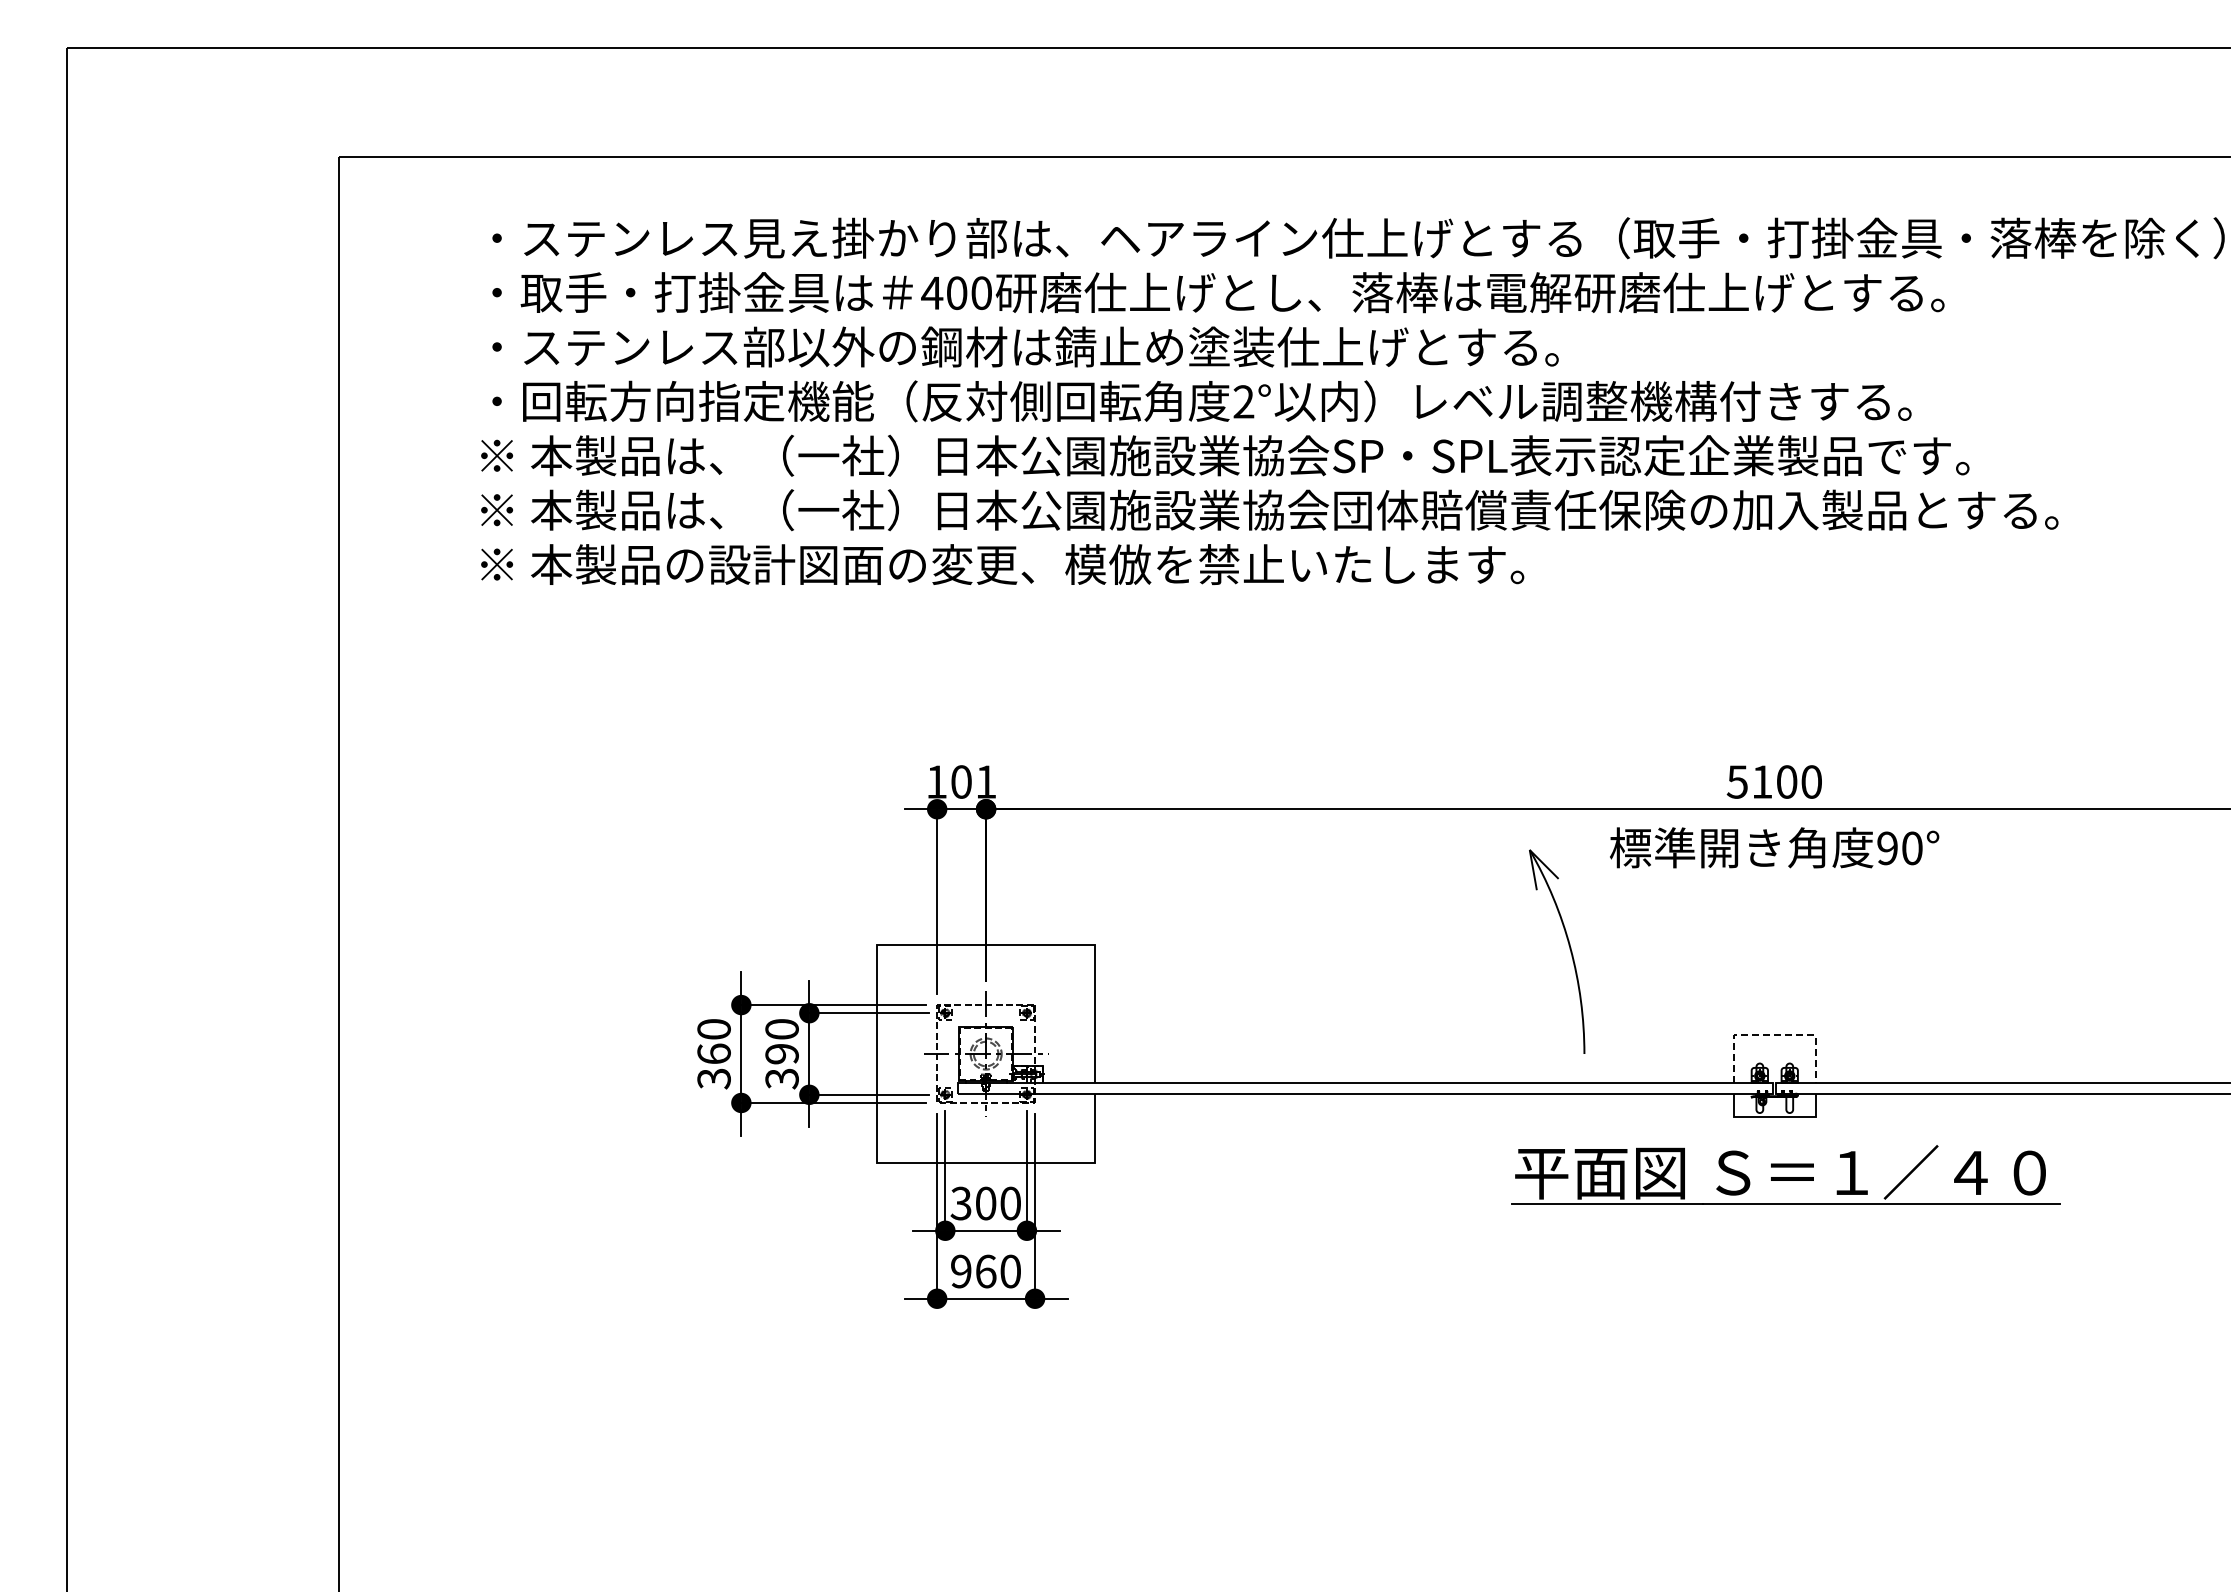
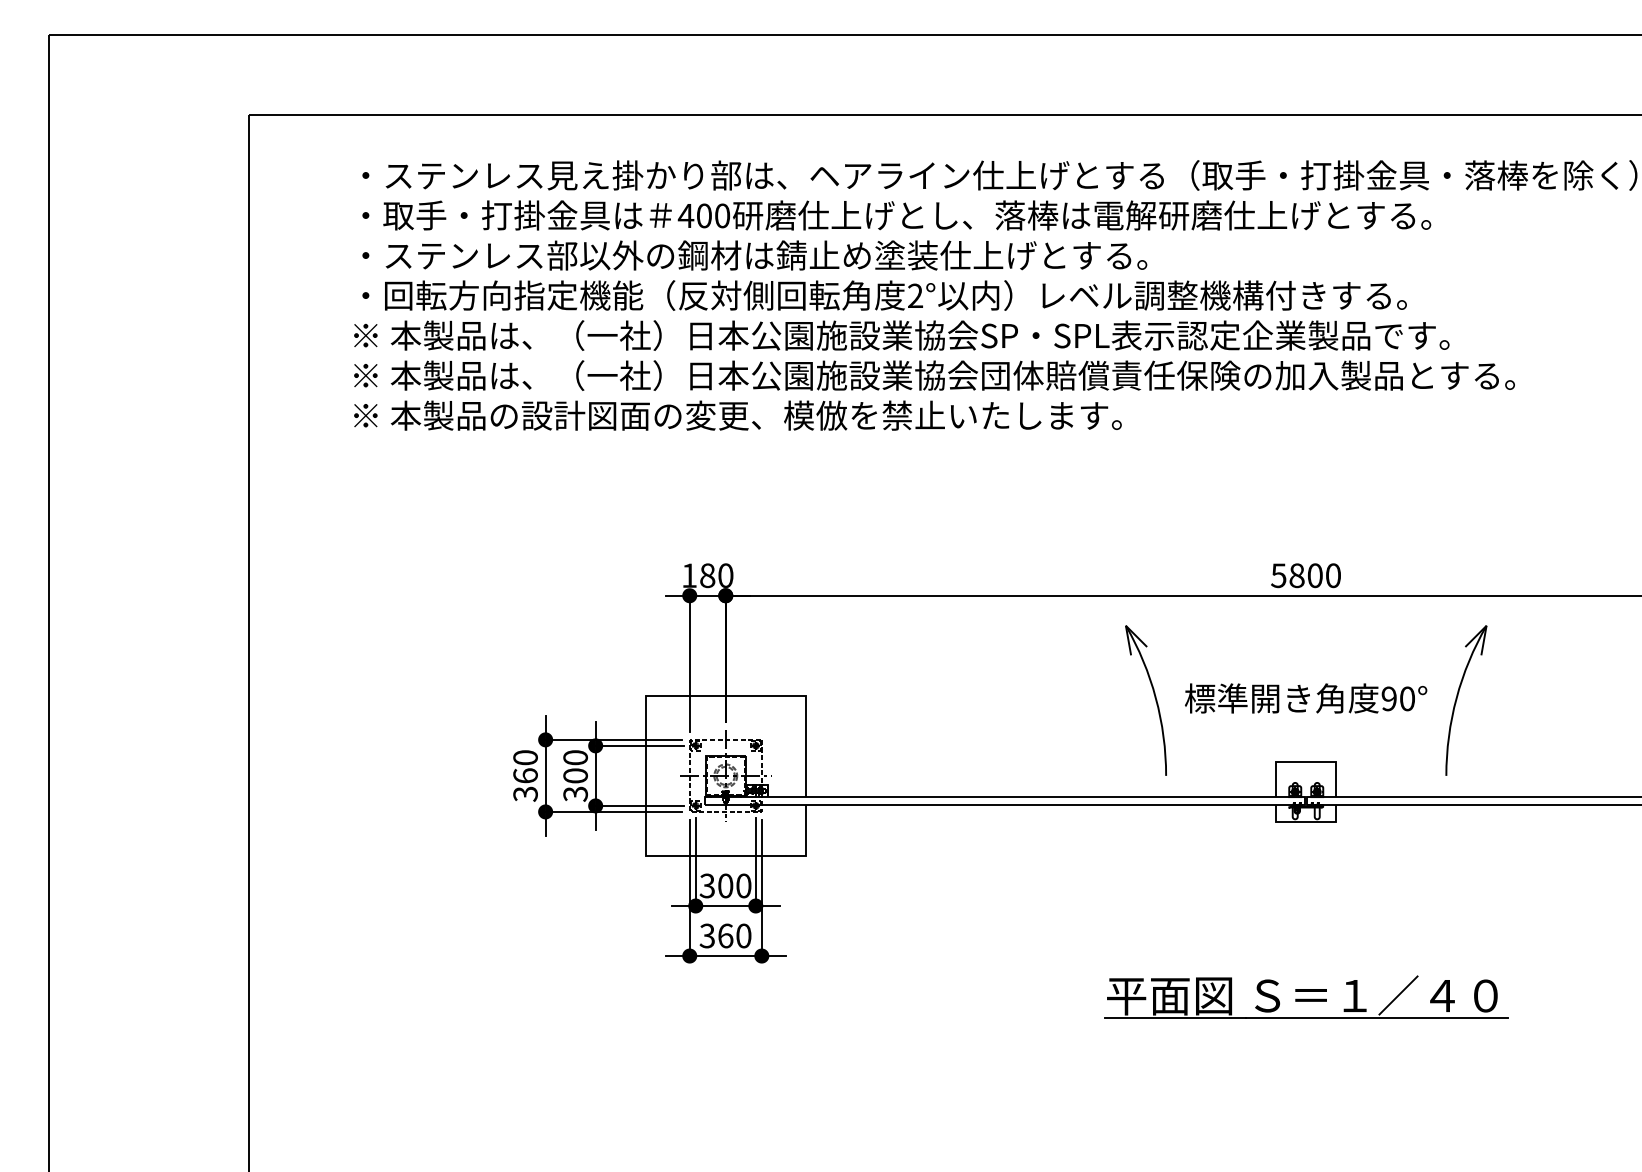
text: (973, 781) -> (716, 575), 101 -> 180
text: (1762, 781) -> (1297, 575), 5100 -> 5800
text: (1774, 847) -> (1306, 698), moved
part: (1980, 947) -> (1457, 697), added
line: (1774, 1035) -> (1306, 762), dashed -> solid
text: (781, 1053) -> (575, 775), 390 -> 300
part: (1785, 1174) -> (1306, 997), moved
text: (960, 1271) -> (706, 935), 960 -> 360

